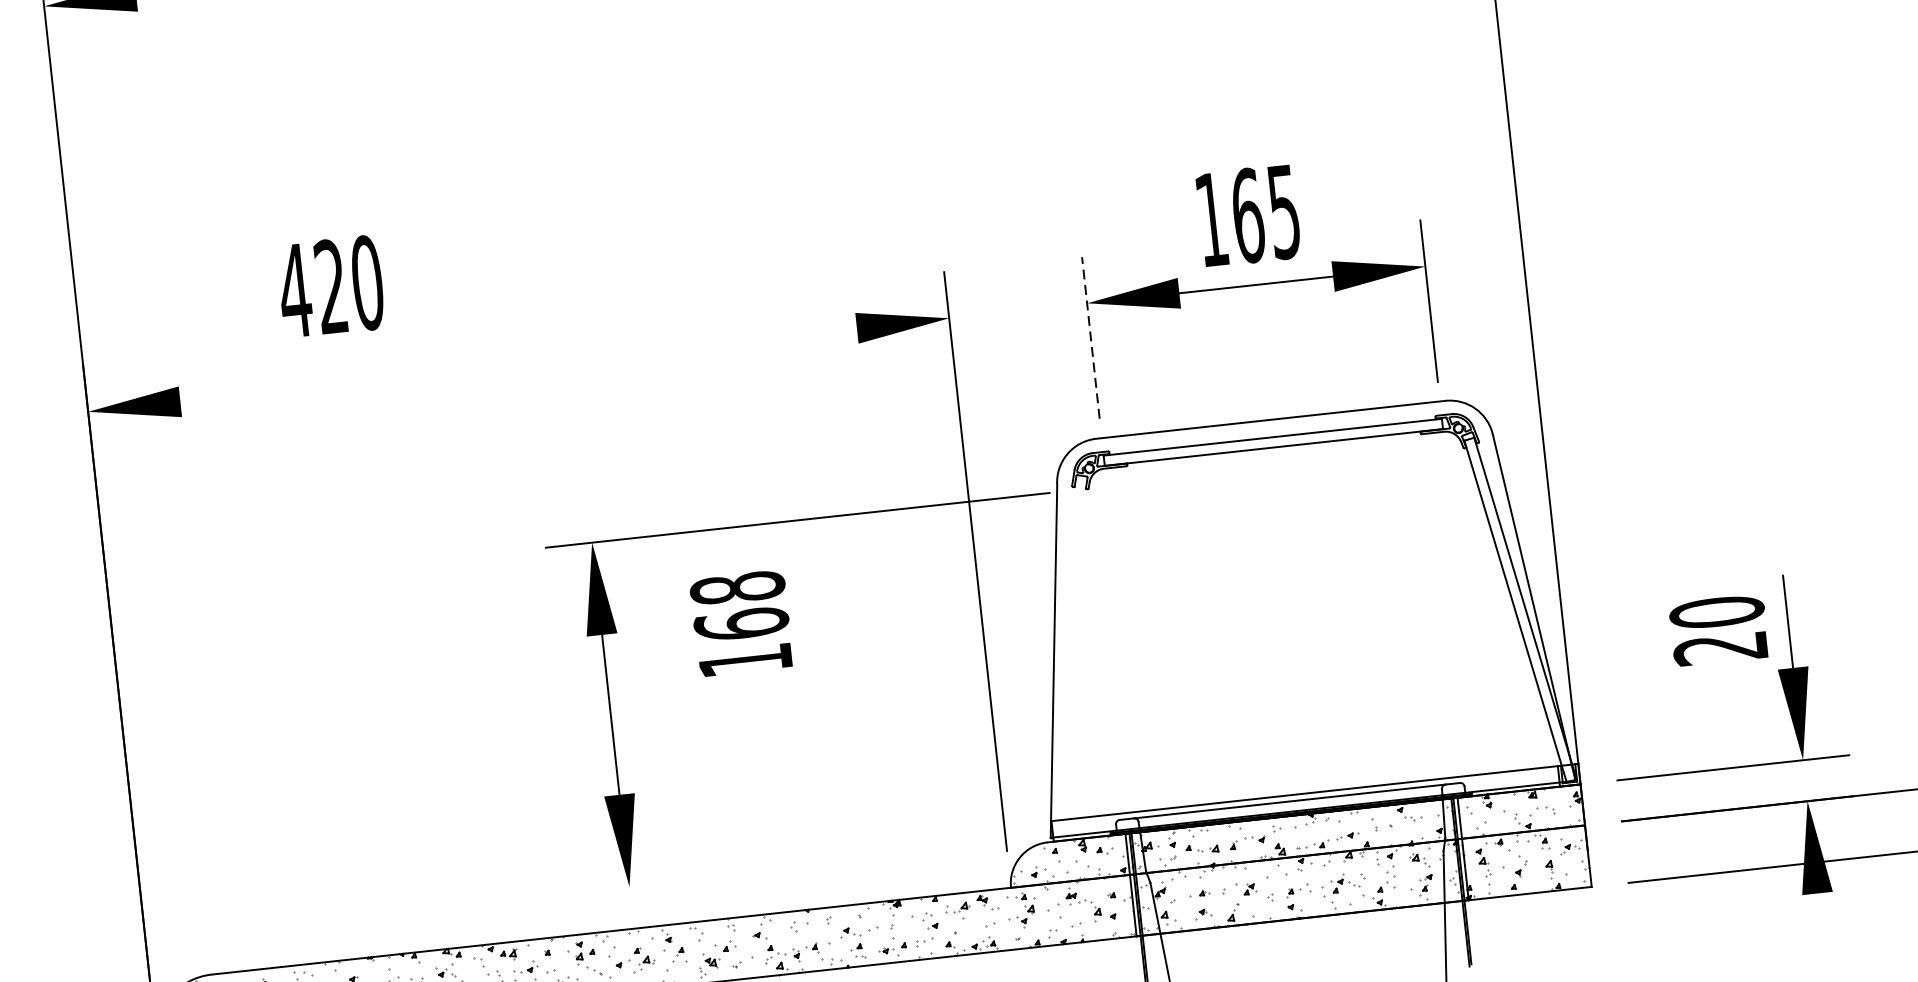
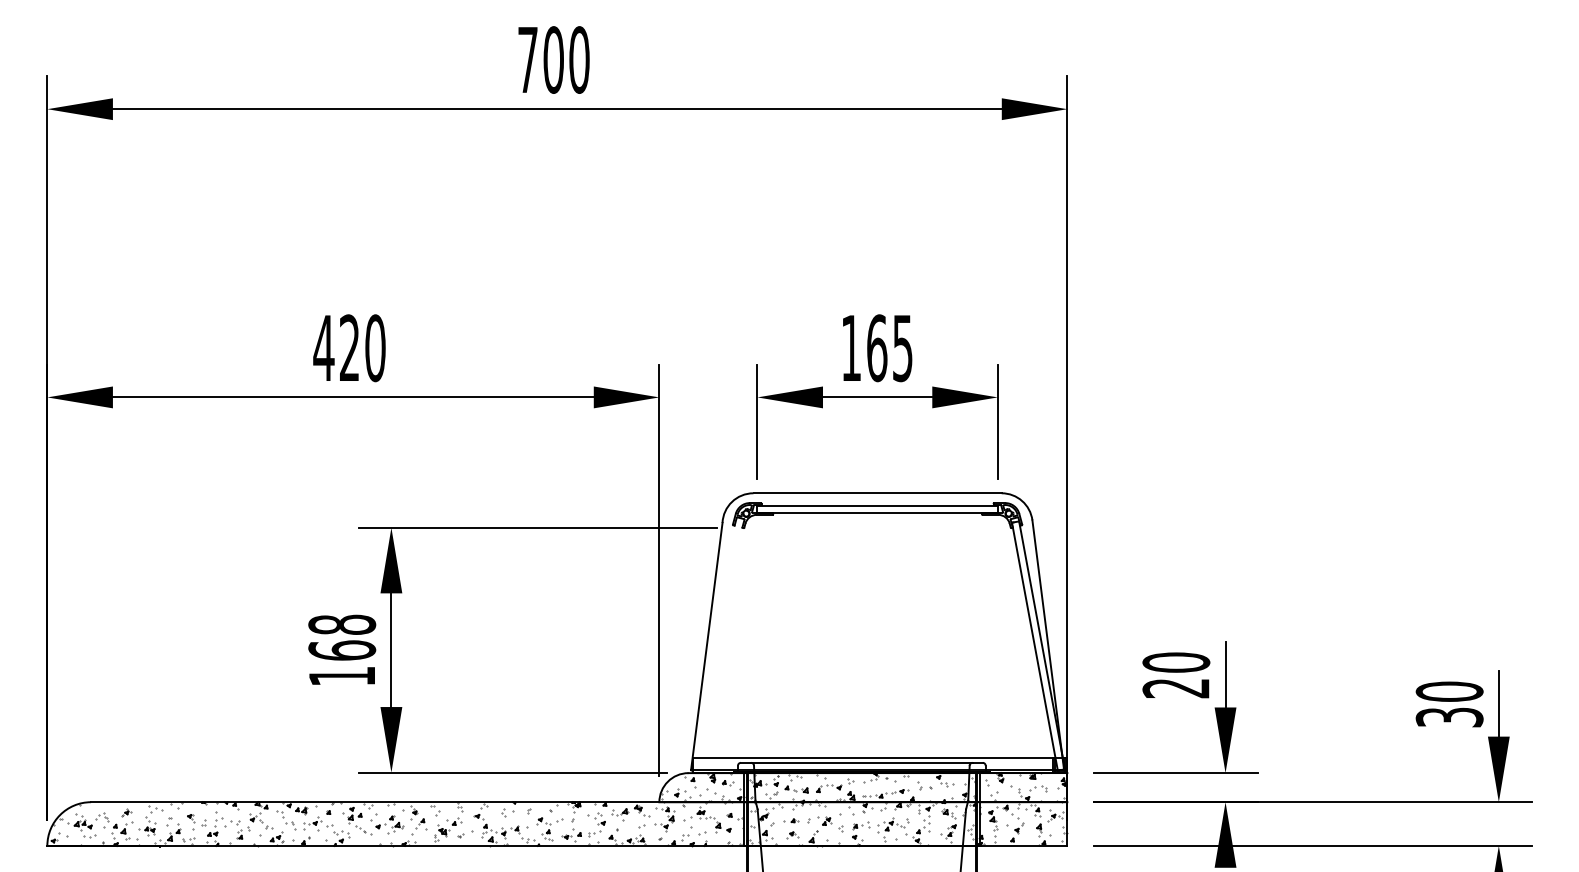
text: (331, 287) -> (349, 348), moved
line: (1090, 337) -> (757, 421), dashed -> solid
line: (517, 365) -> (352, 397), added
text: (741, 622) -> (342, 649), moved
line: (799, 868) -> (512, 772), added

